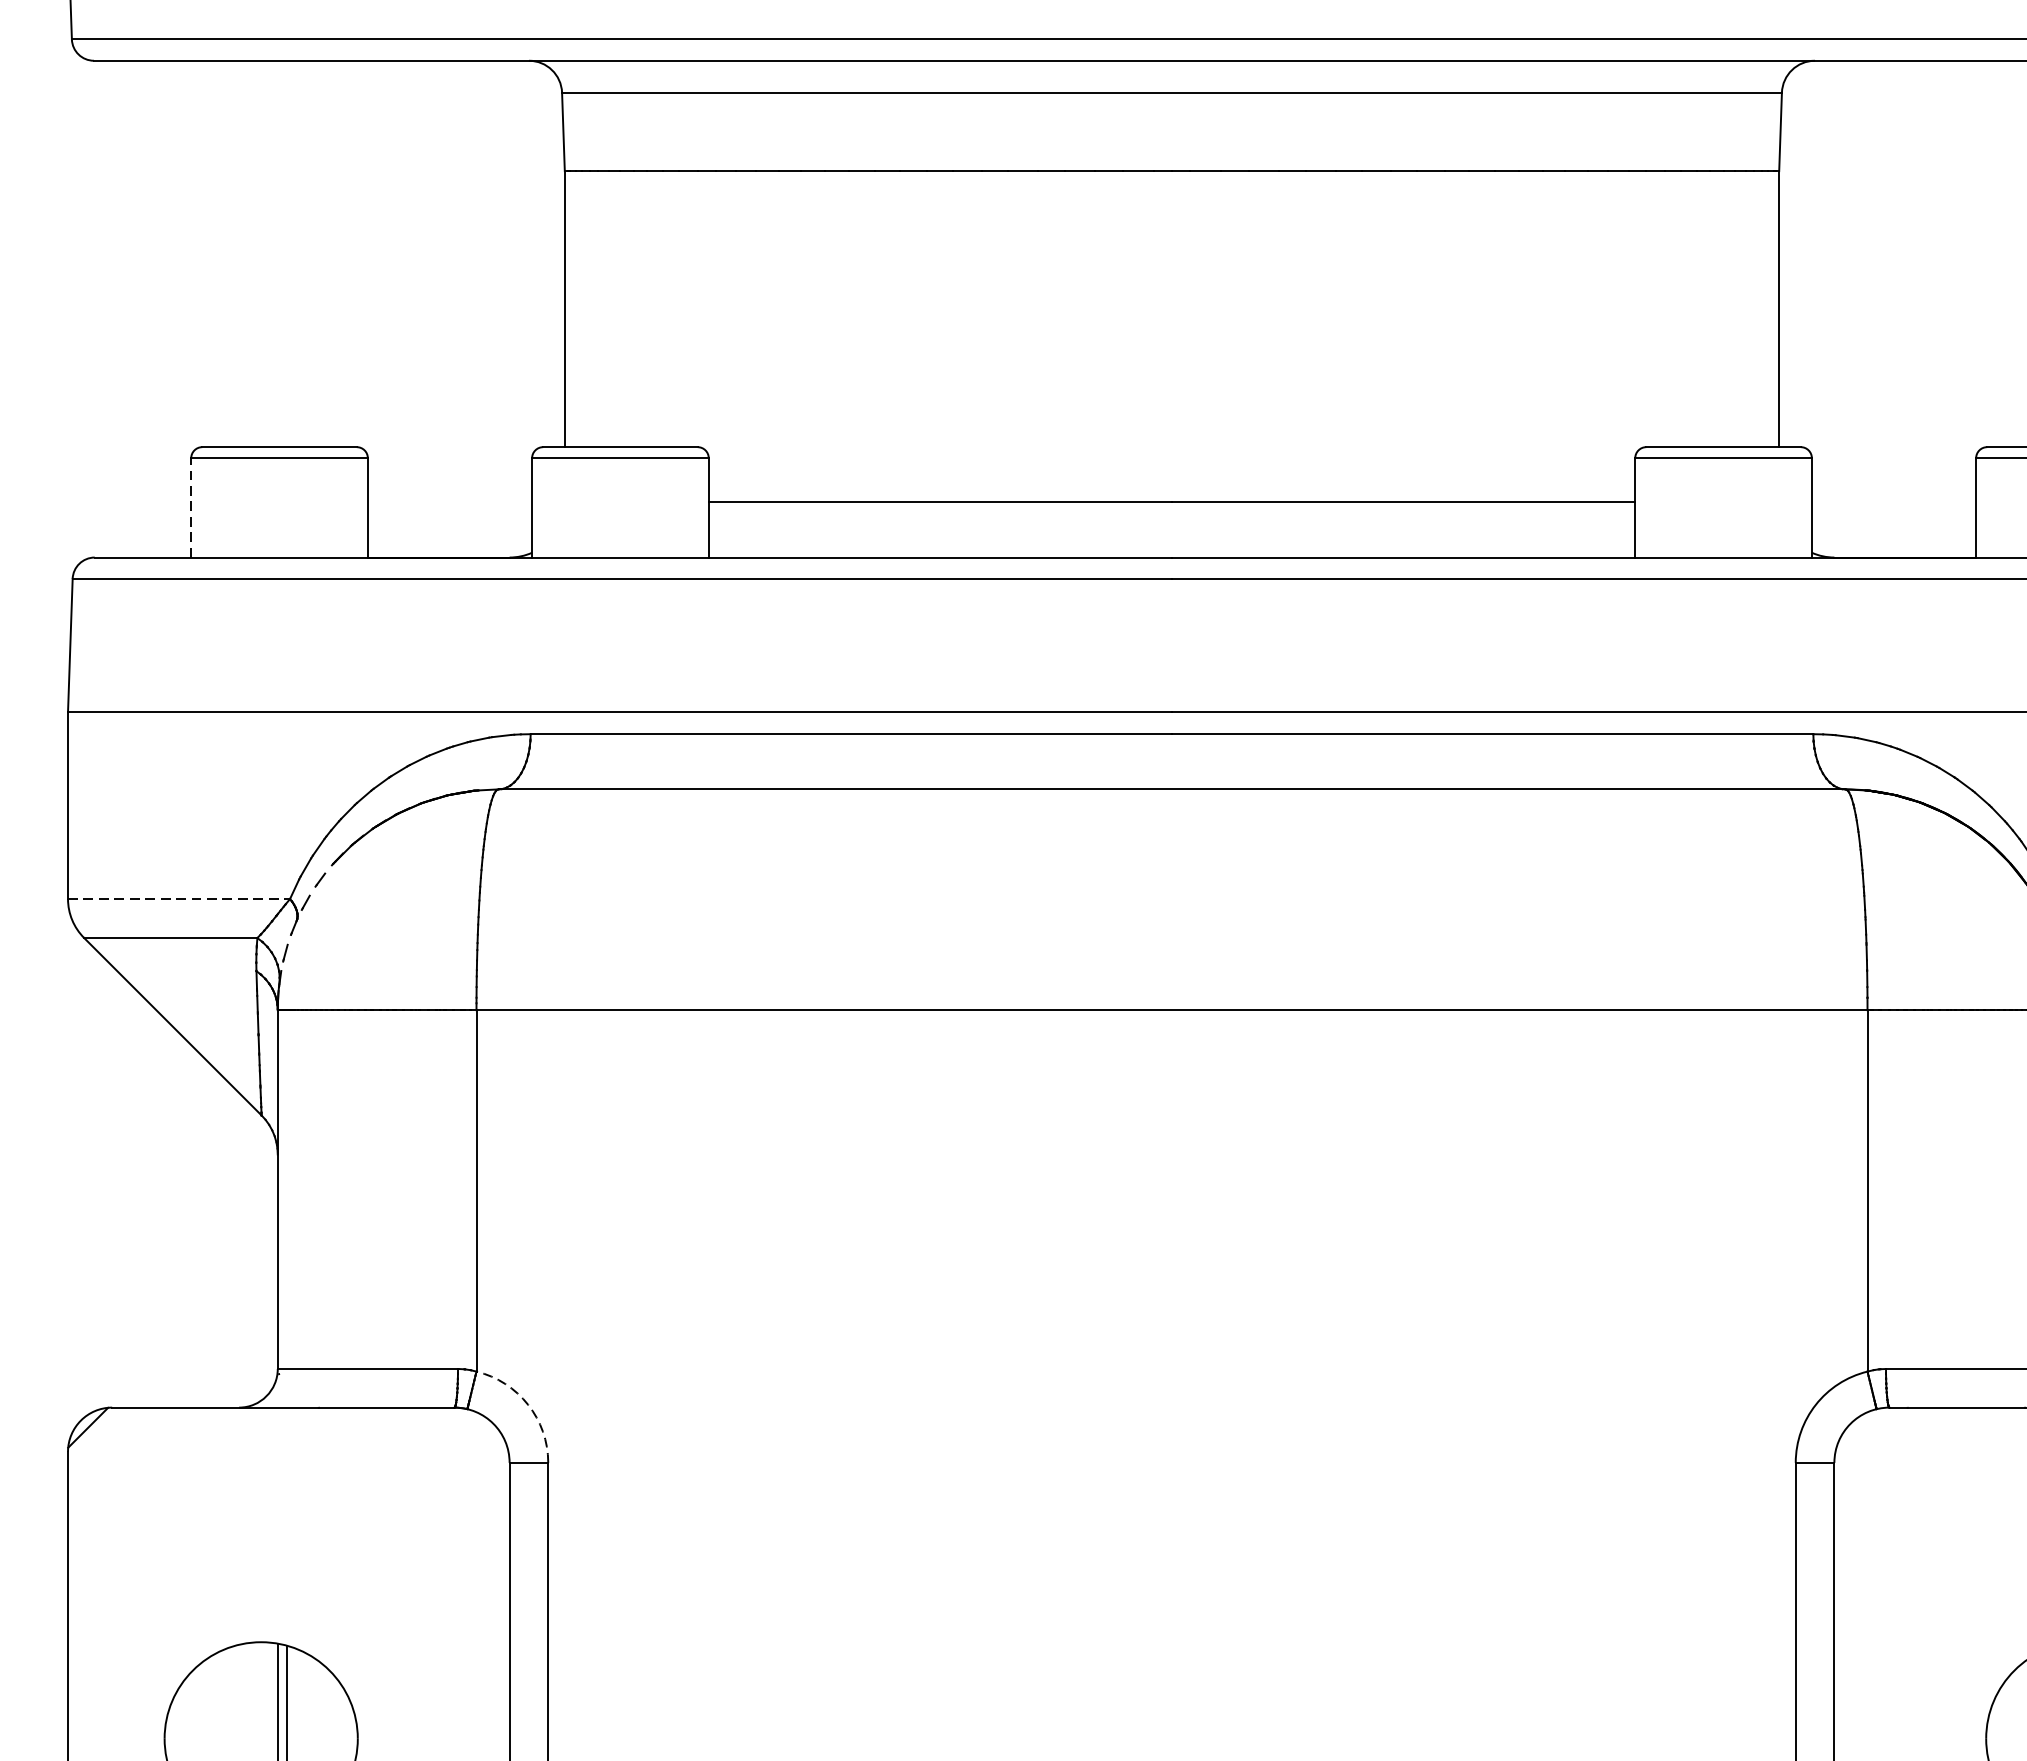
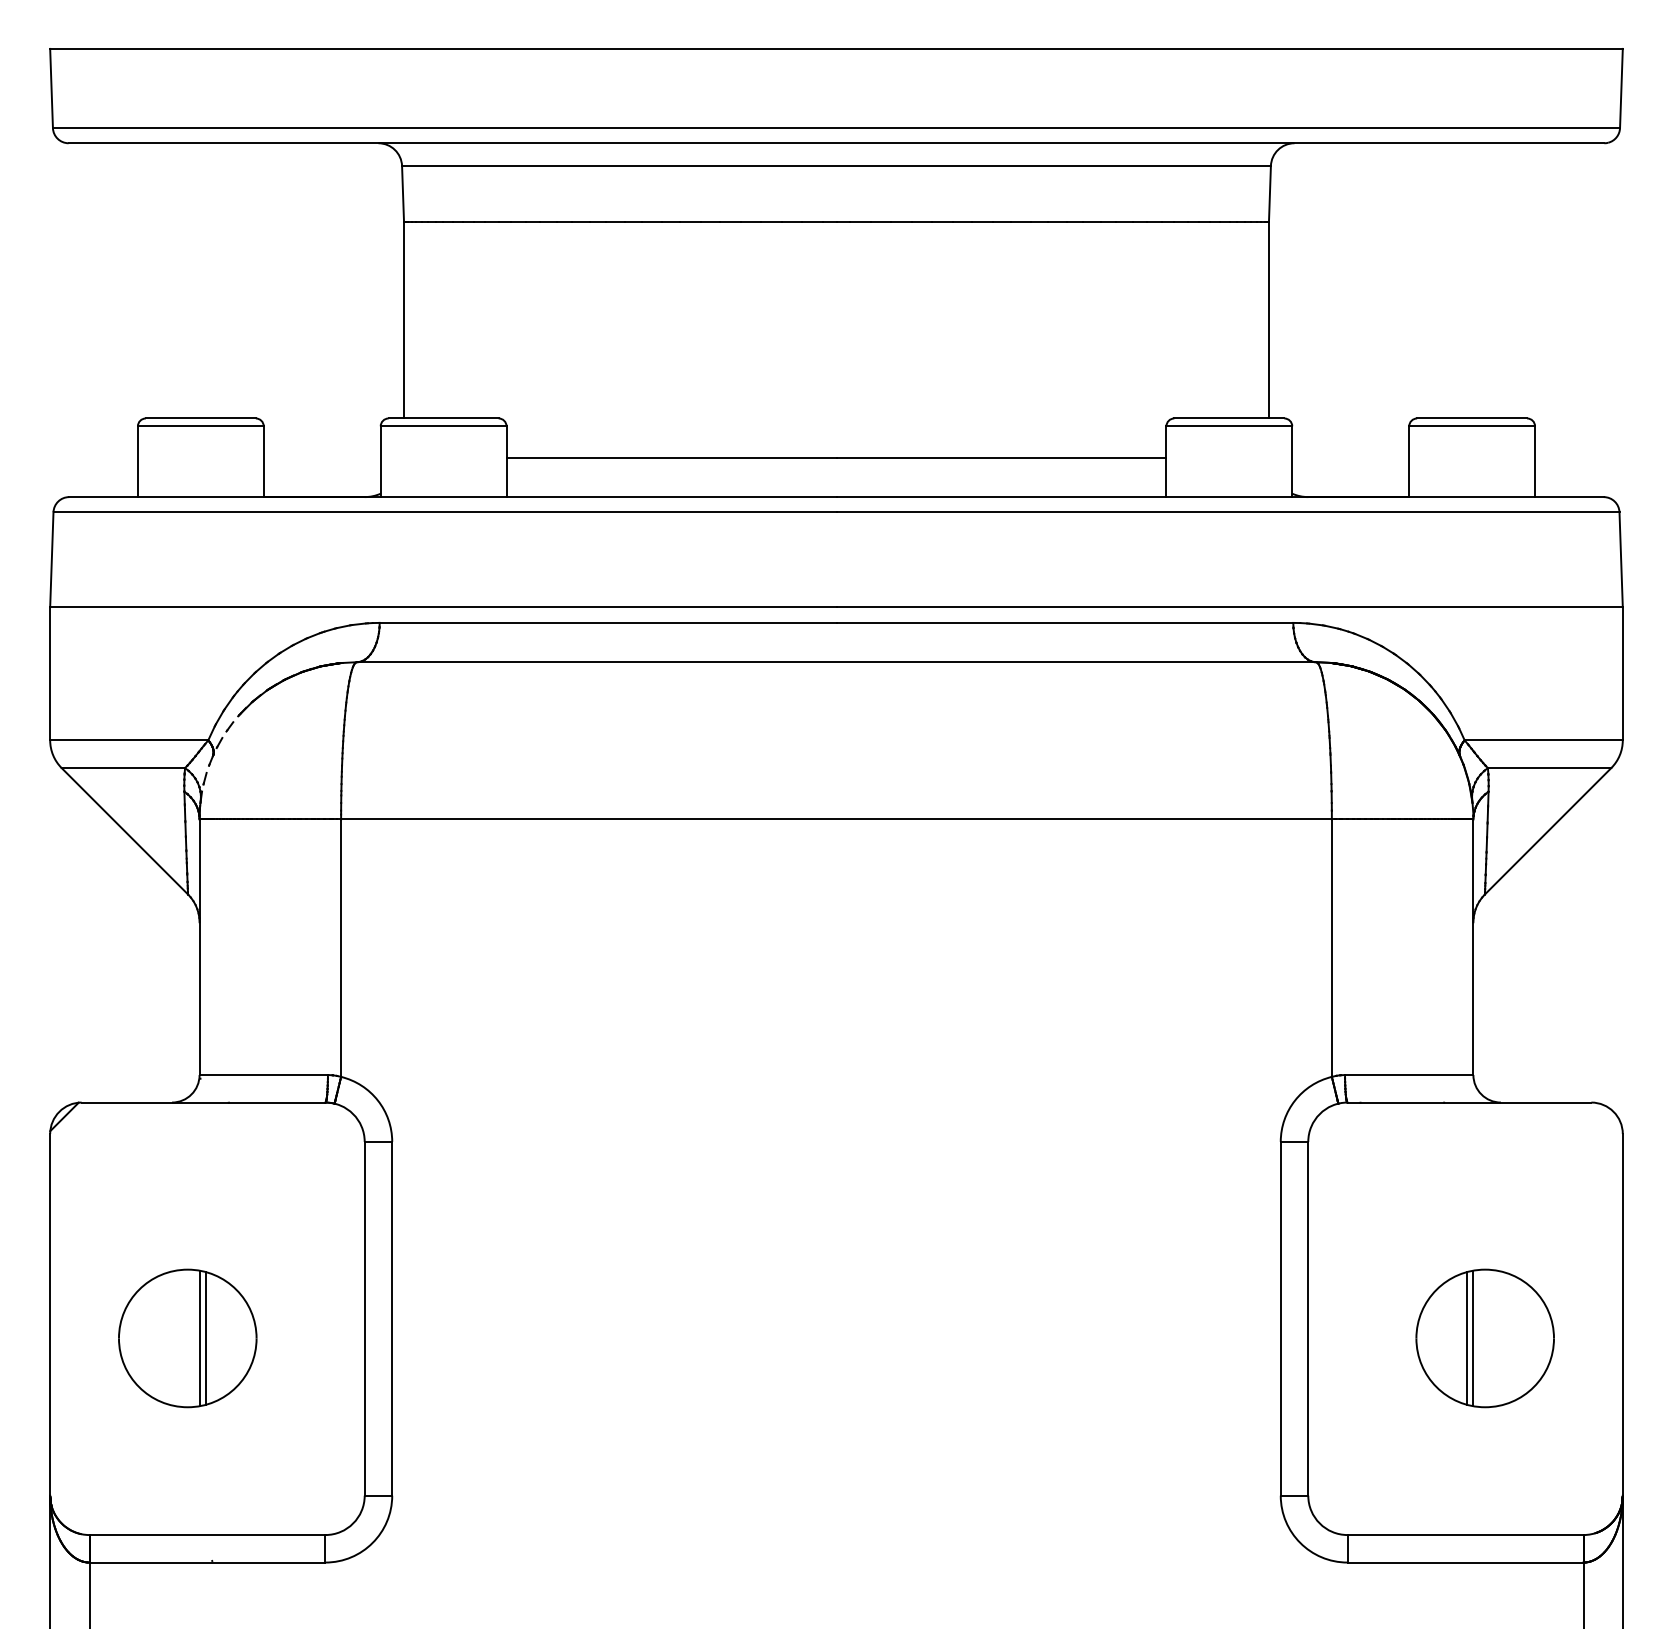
line: (190, 507) -> (137, 461), dashed -> solid
line: (179, 899) -> (129, 740), dashed -> solid
arc: (527, 1404) -> (377, 1100), dashed -> solid

